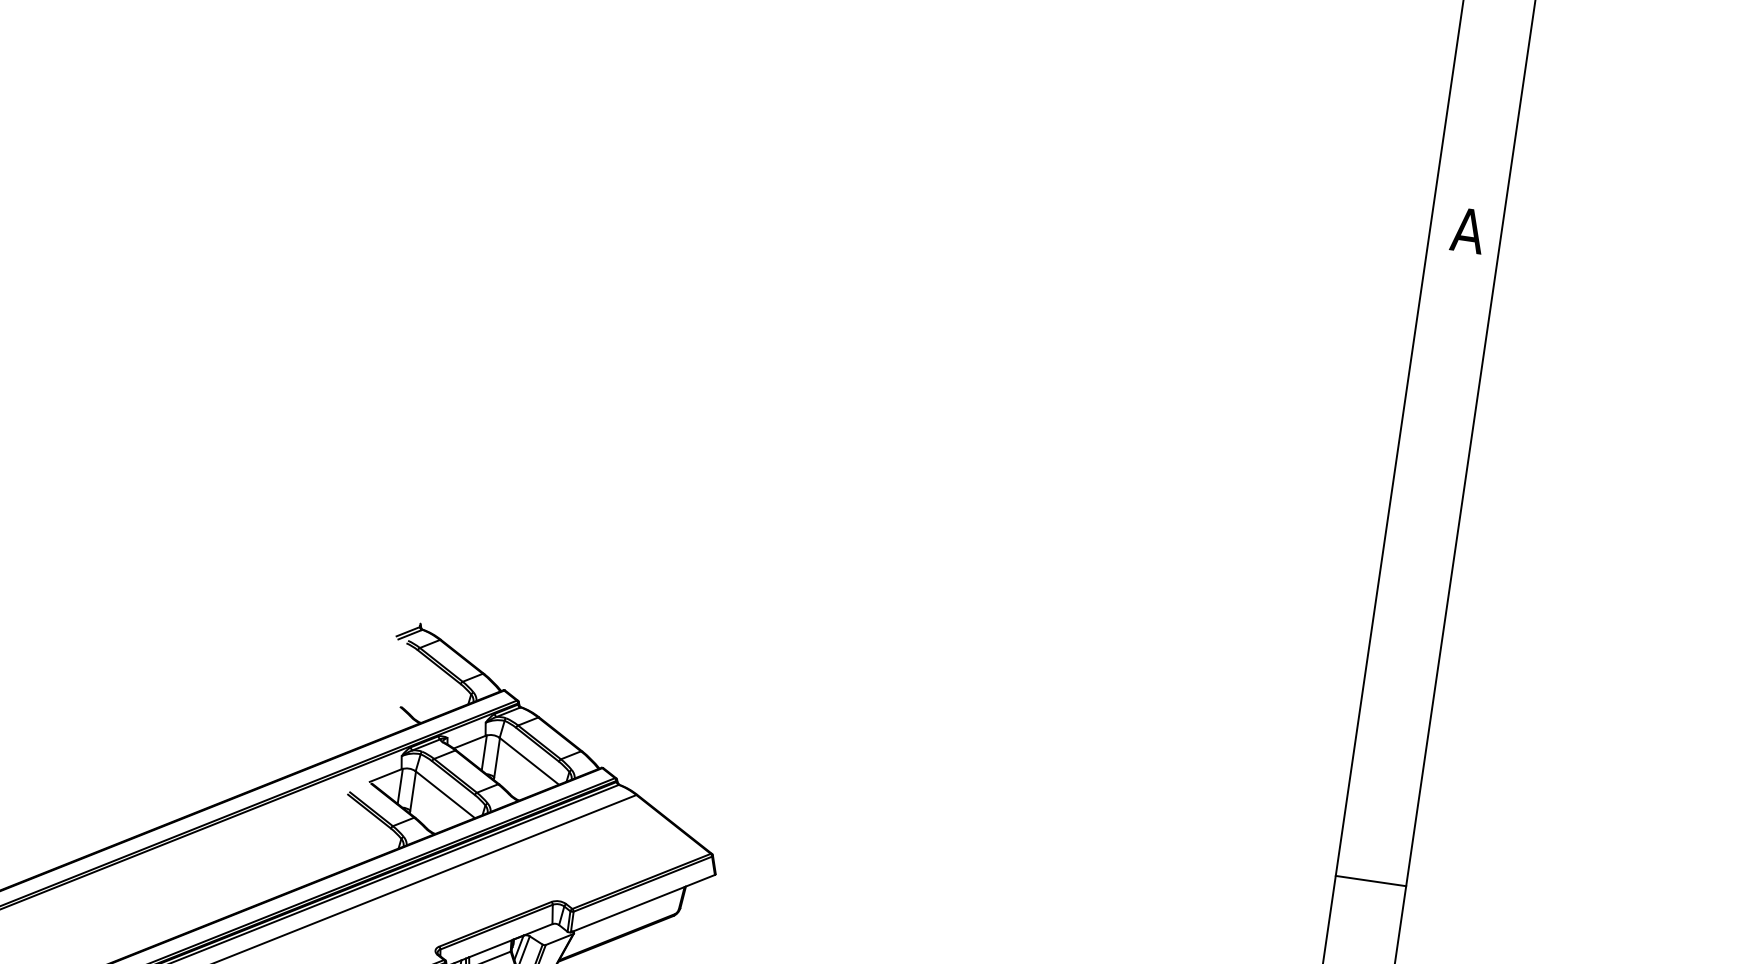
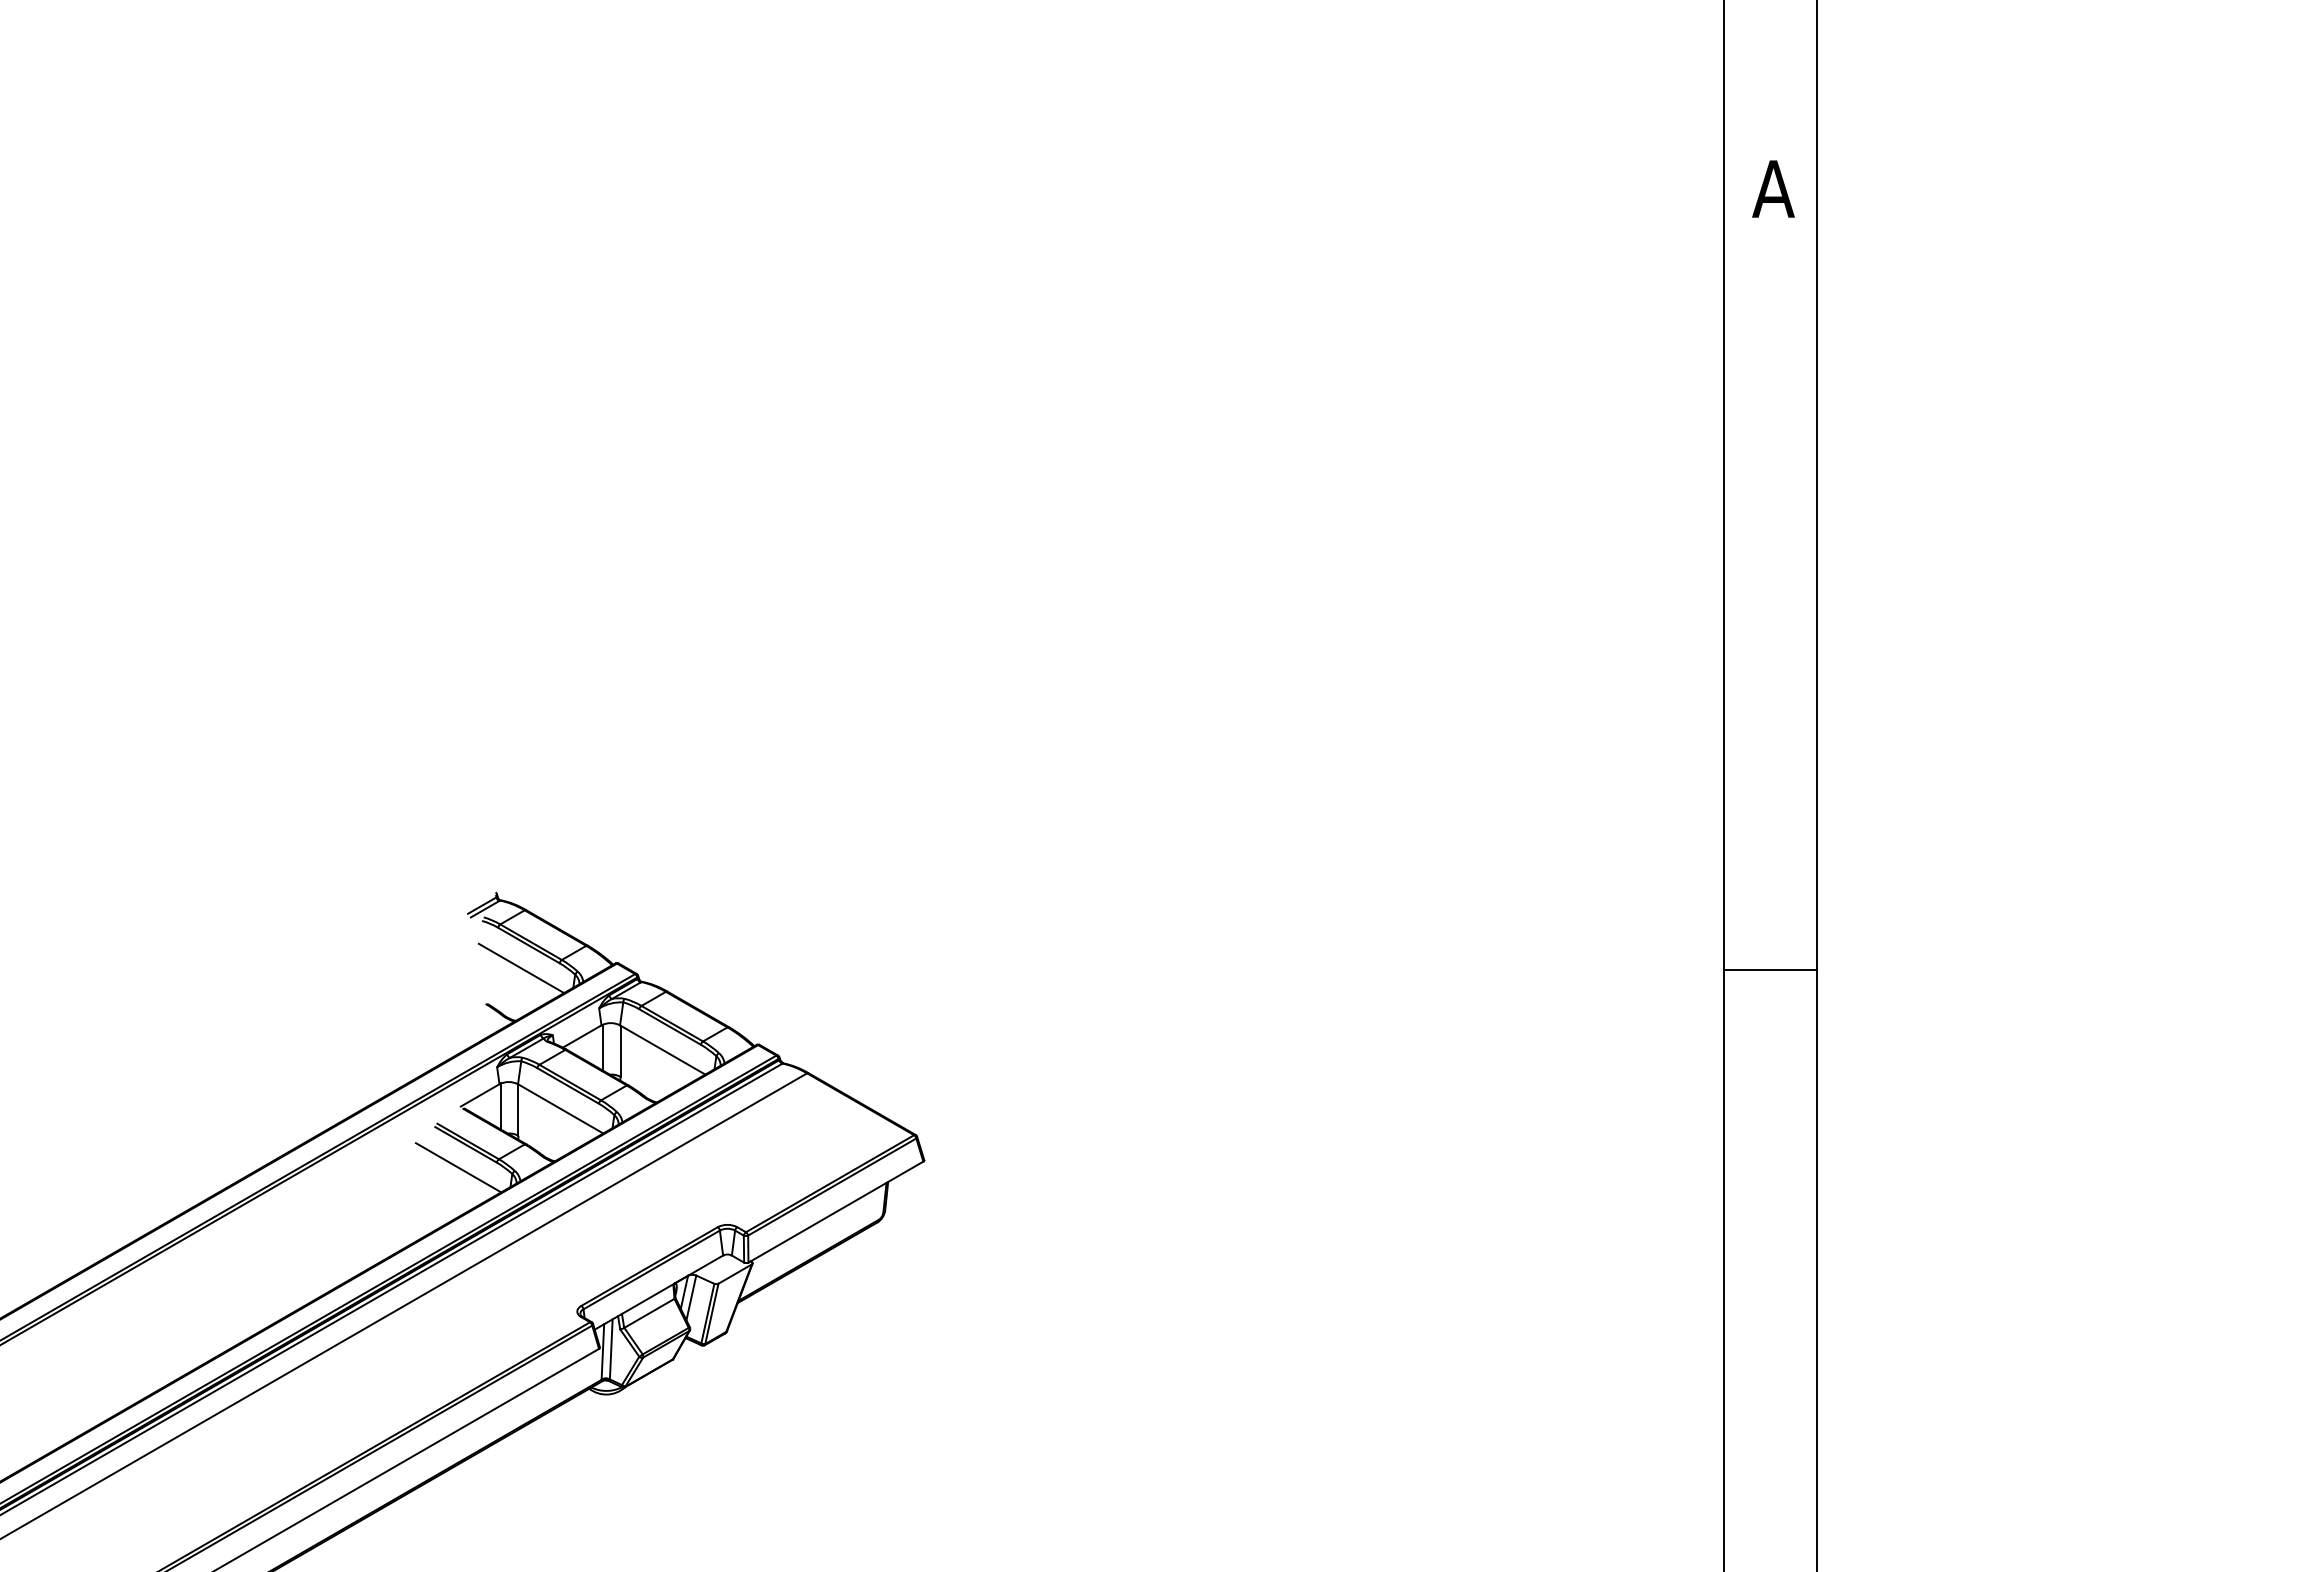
line: (431, 683) -> (521, 968), added
line: (361, 827) -> (458, 1167), added
line: (1370, 881) -> (1770, 970), moved

